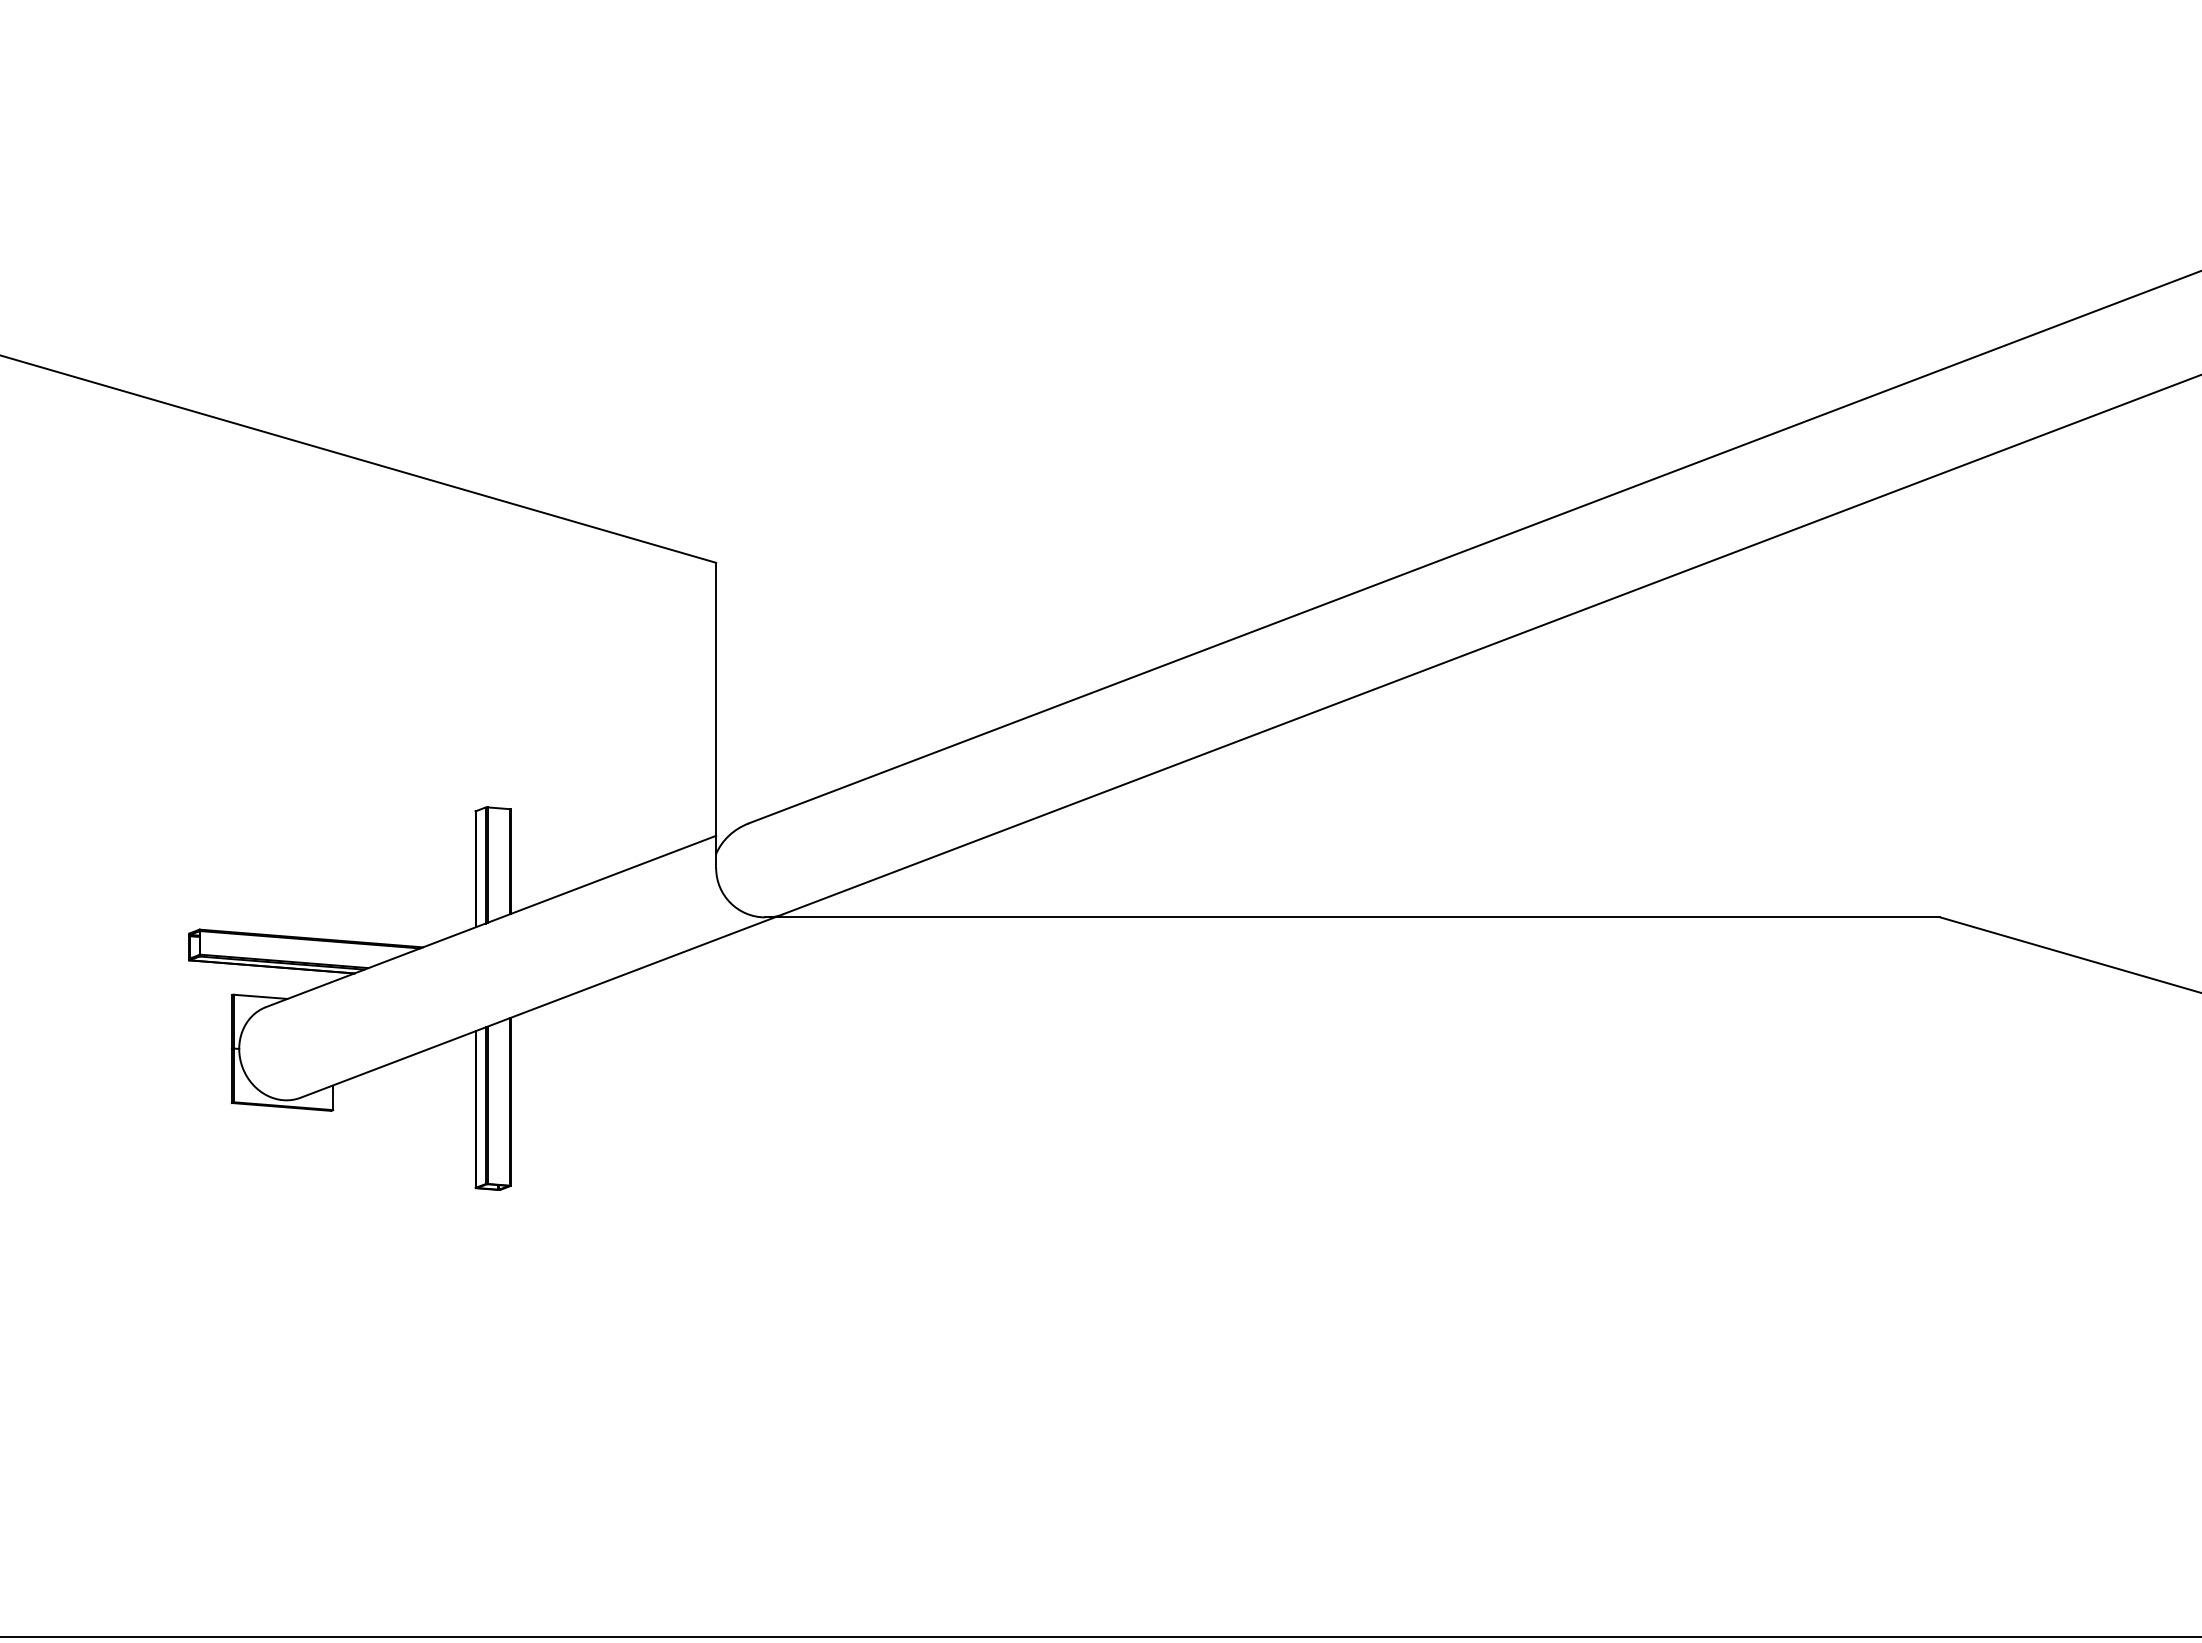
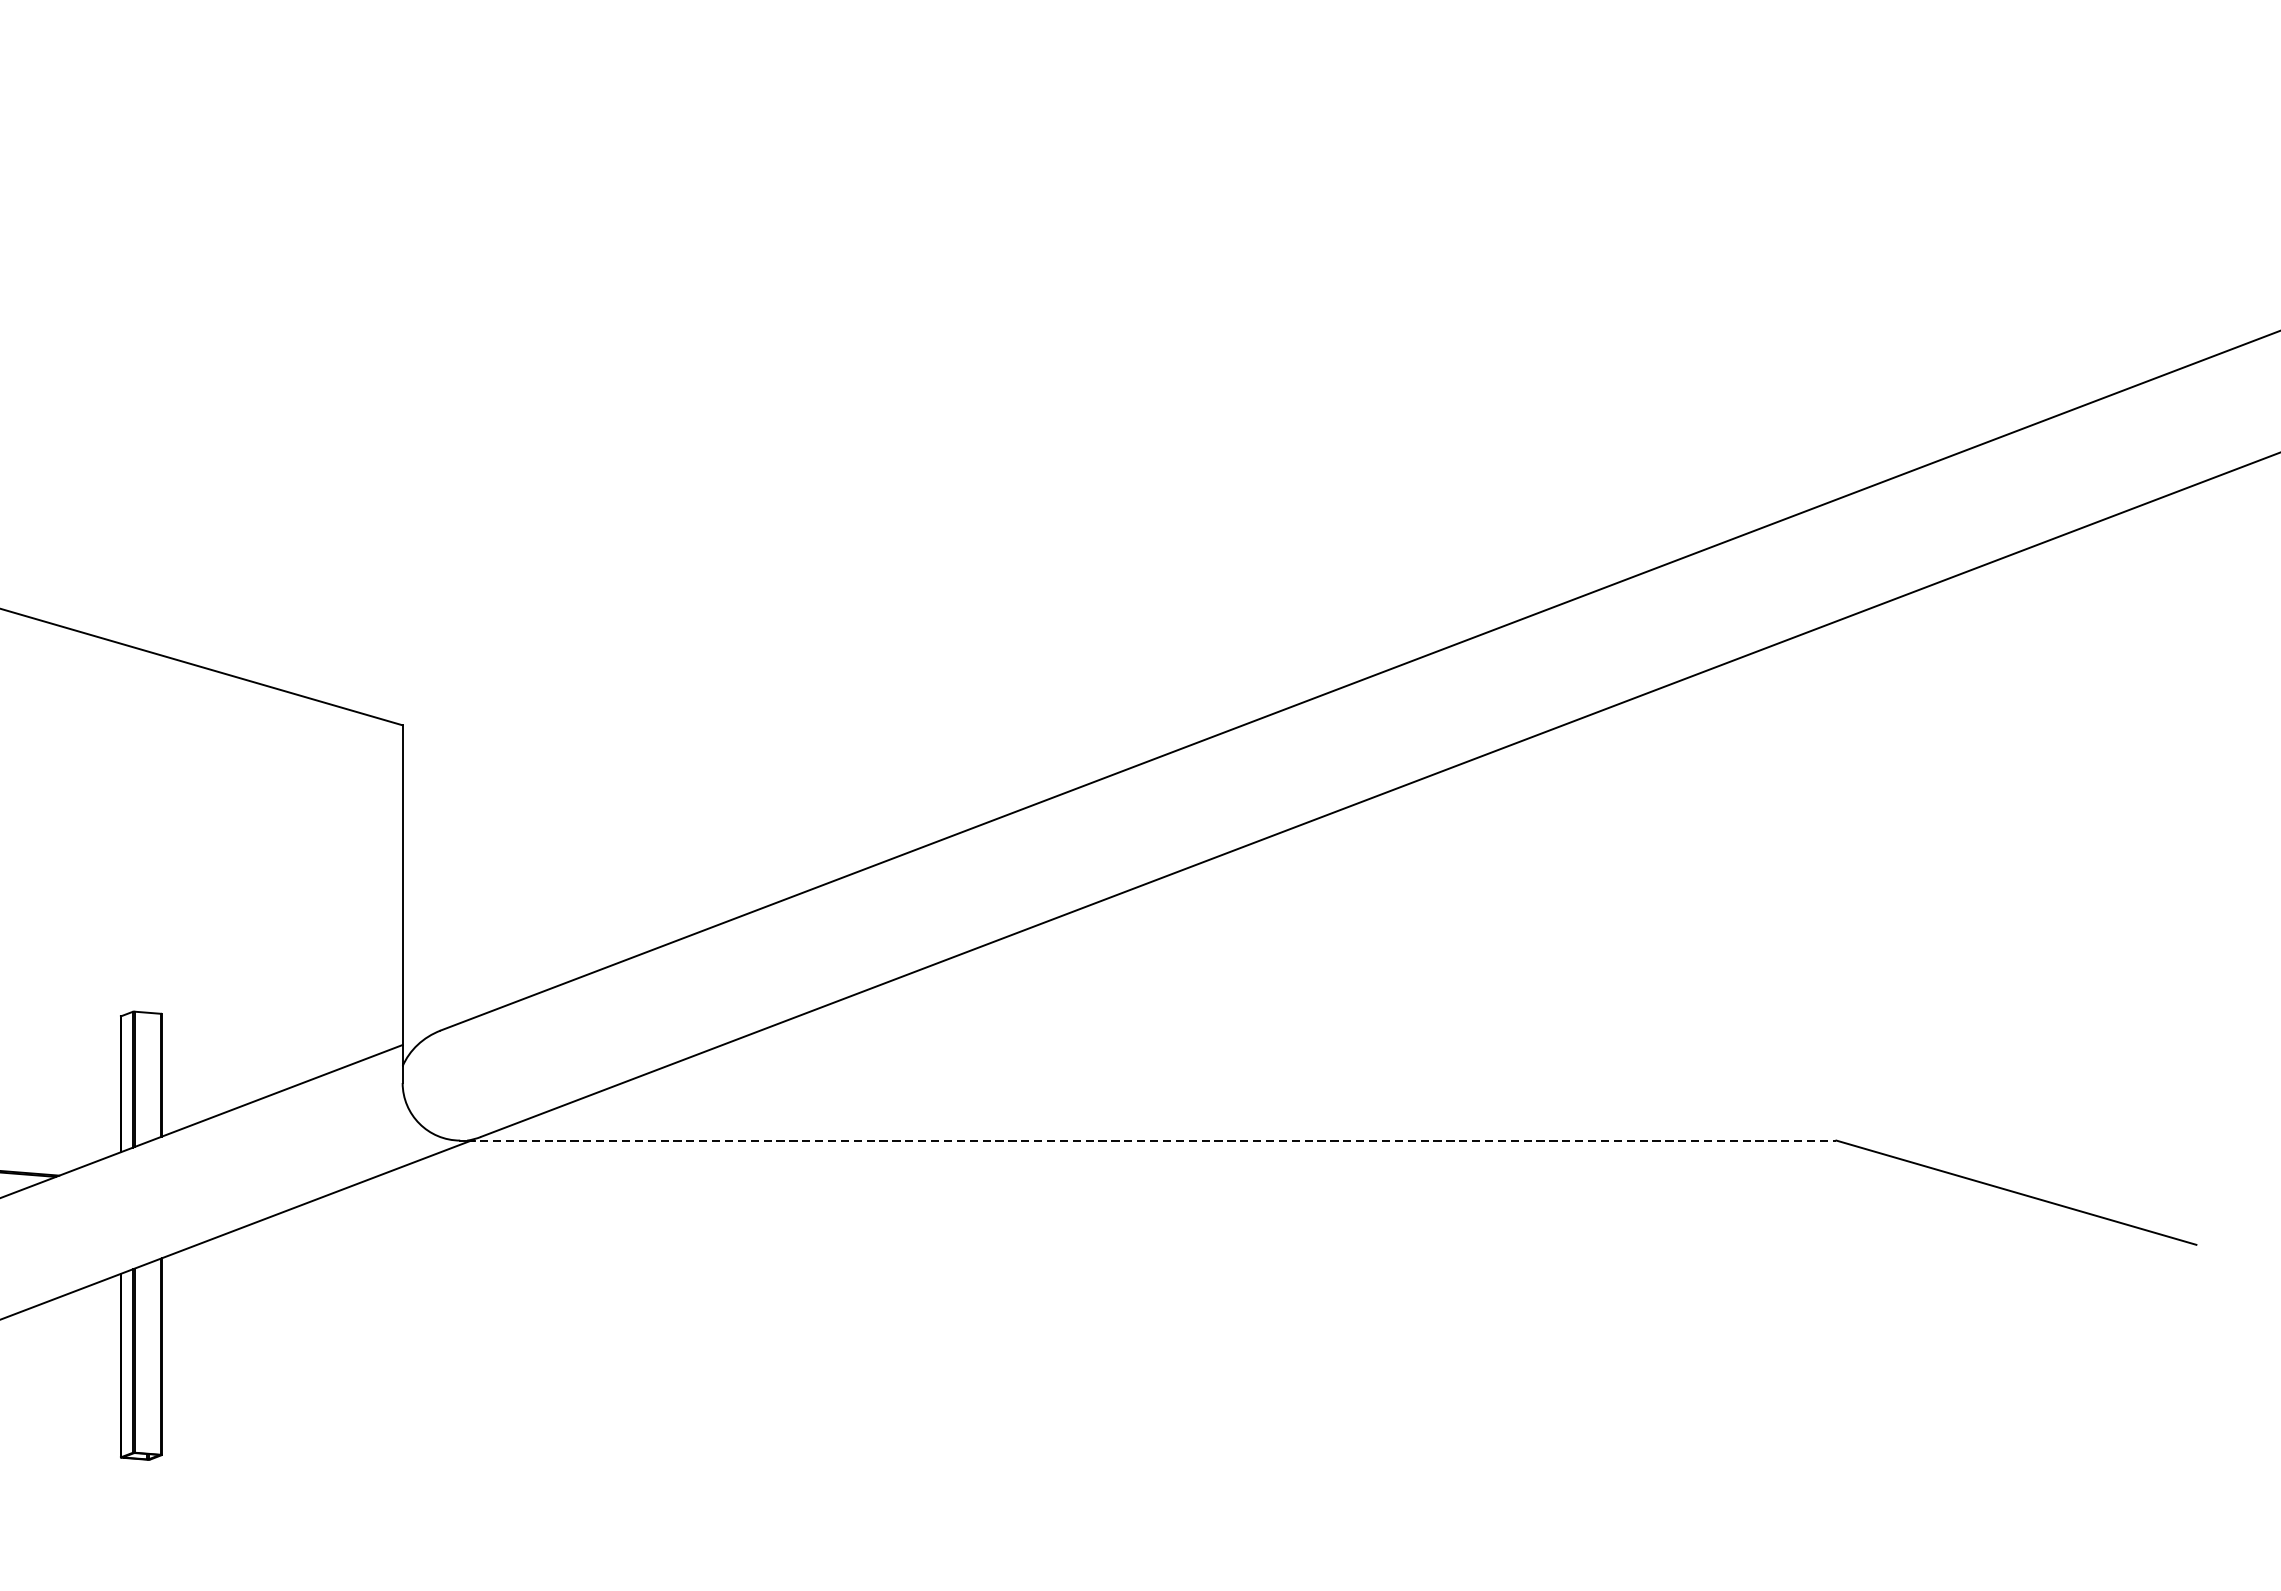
line: (1355, 917) -> (1151, 1140), solid -> dashed

